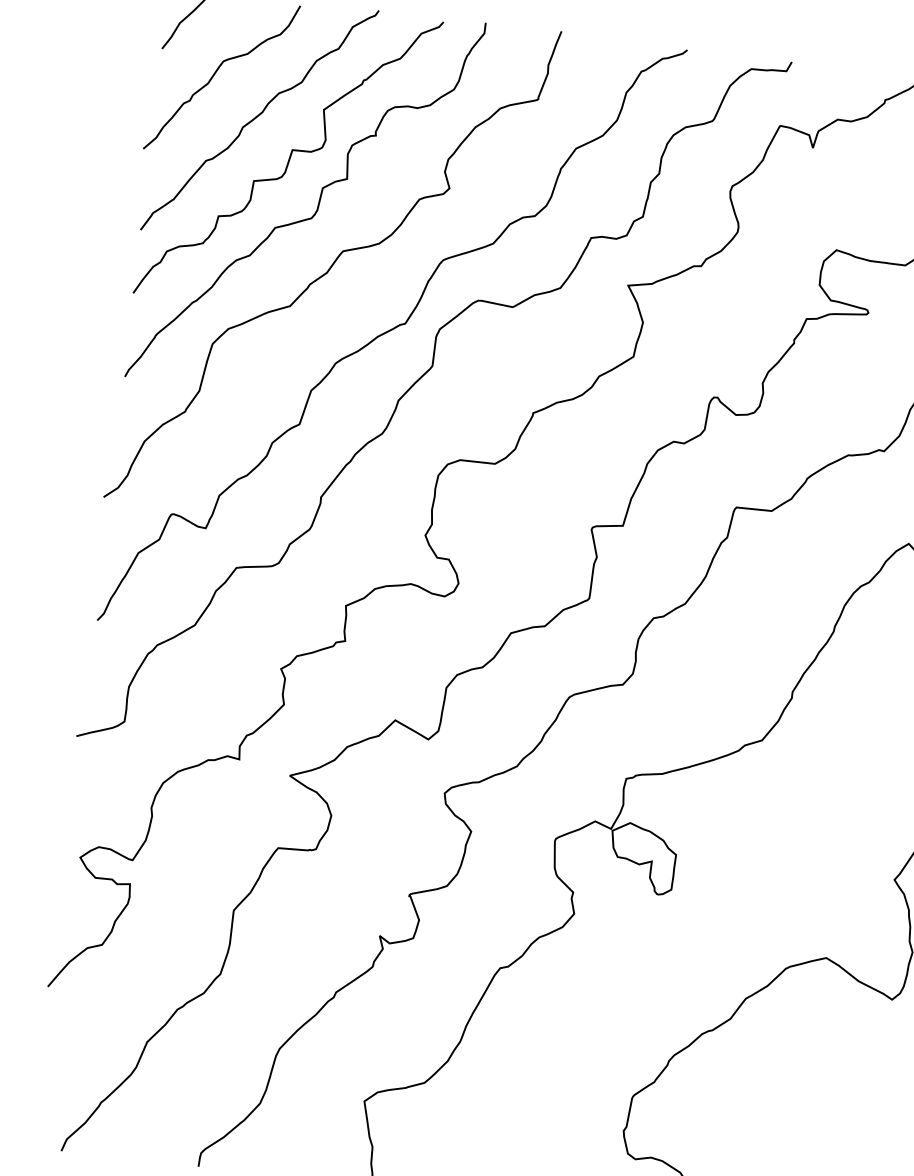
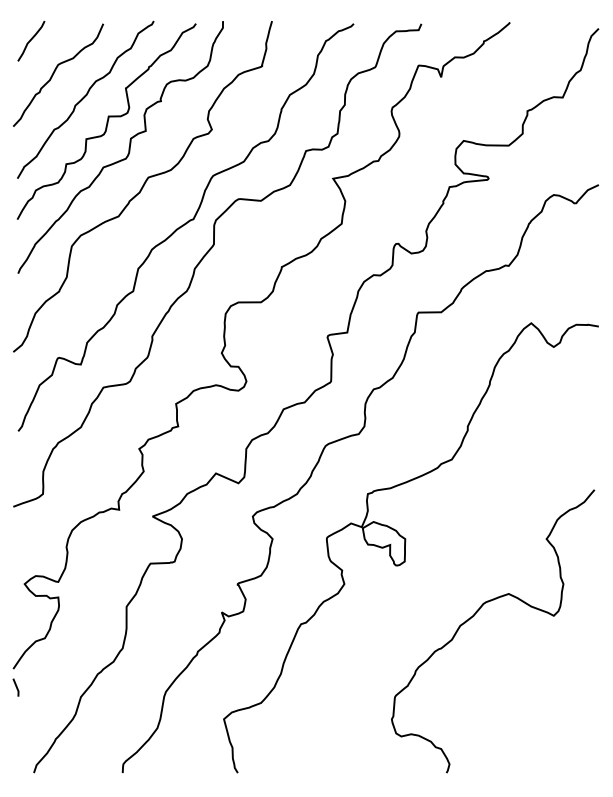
line: (48, 1014) -> (15, 686), added

